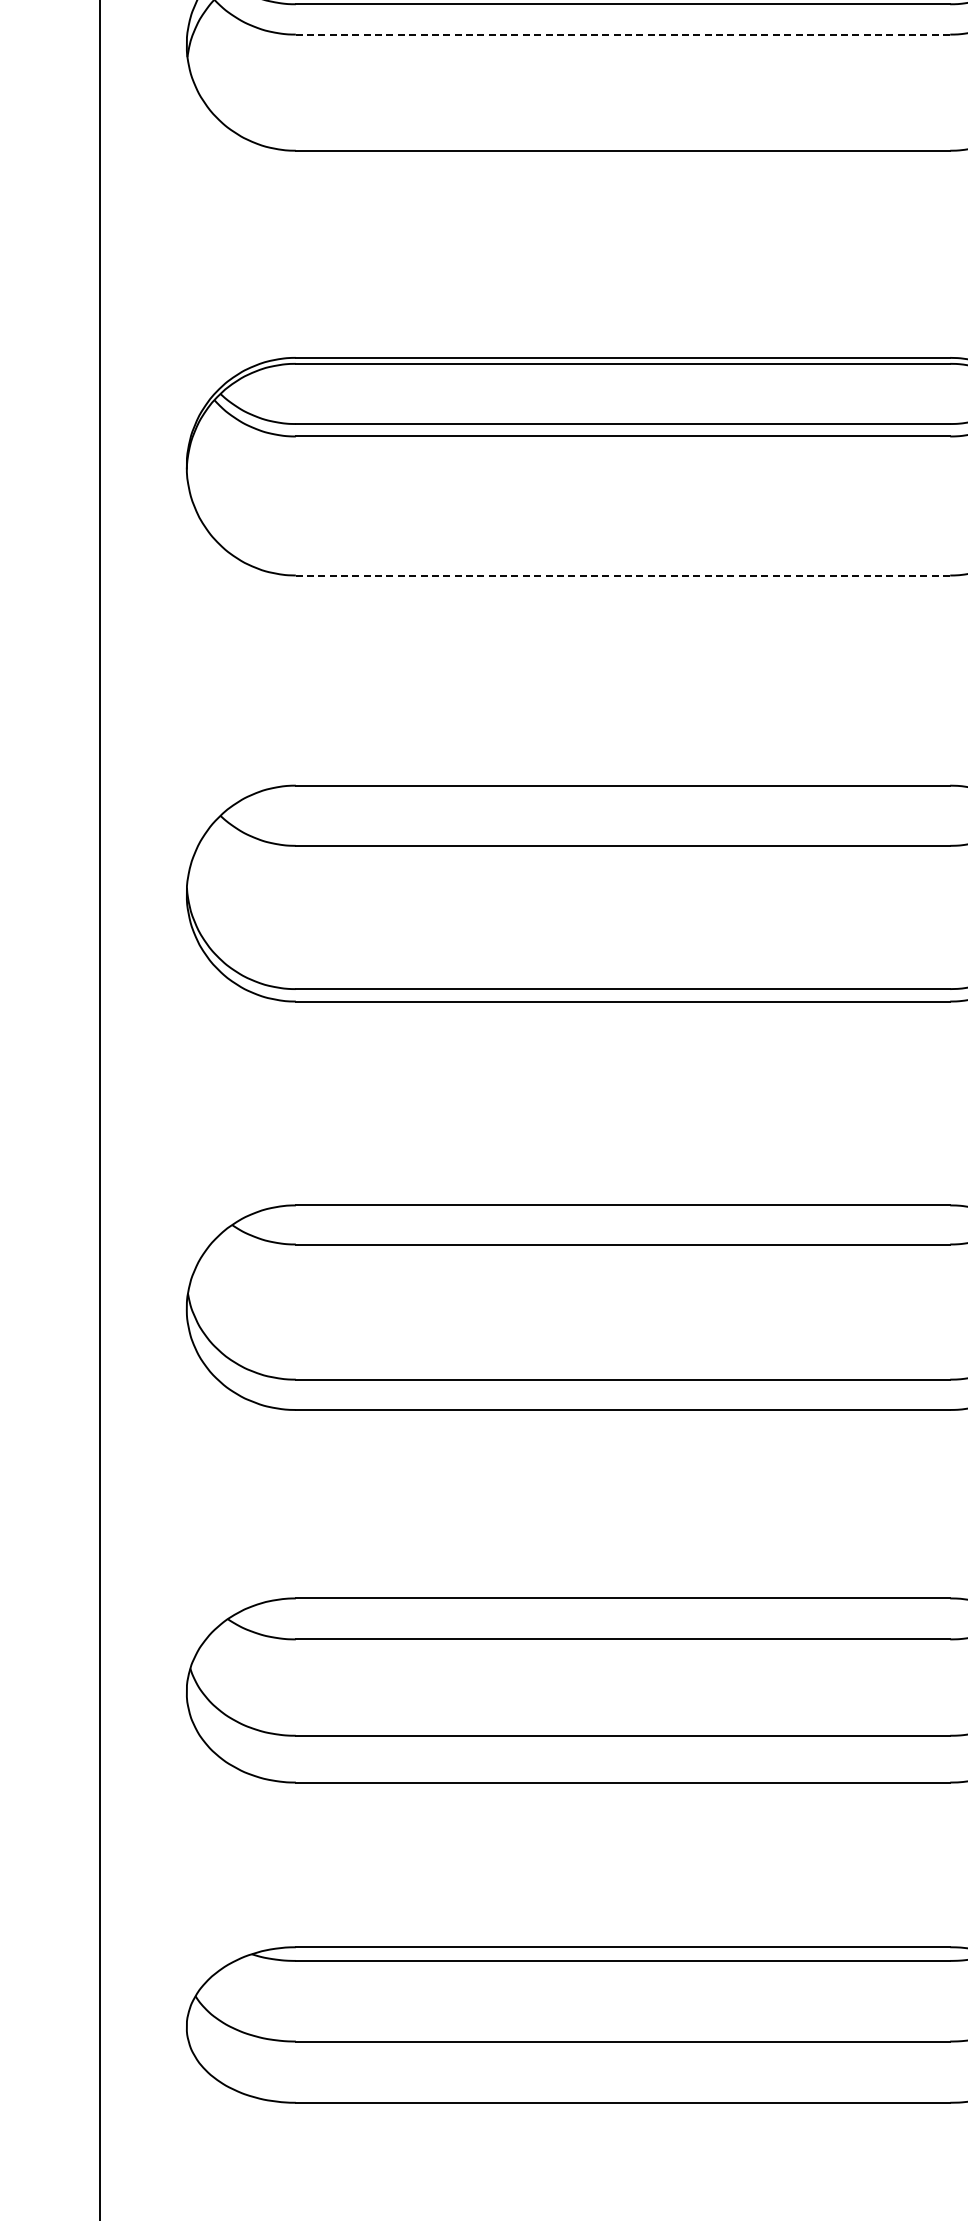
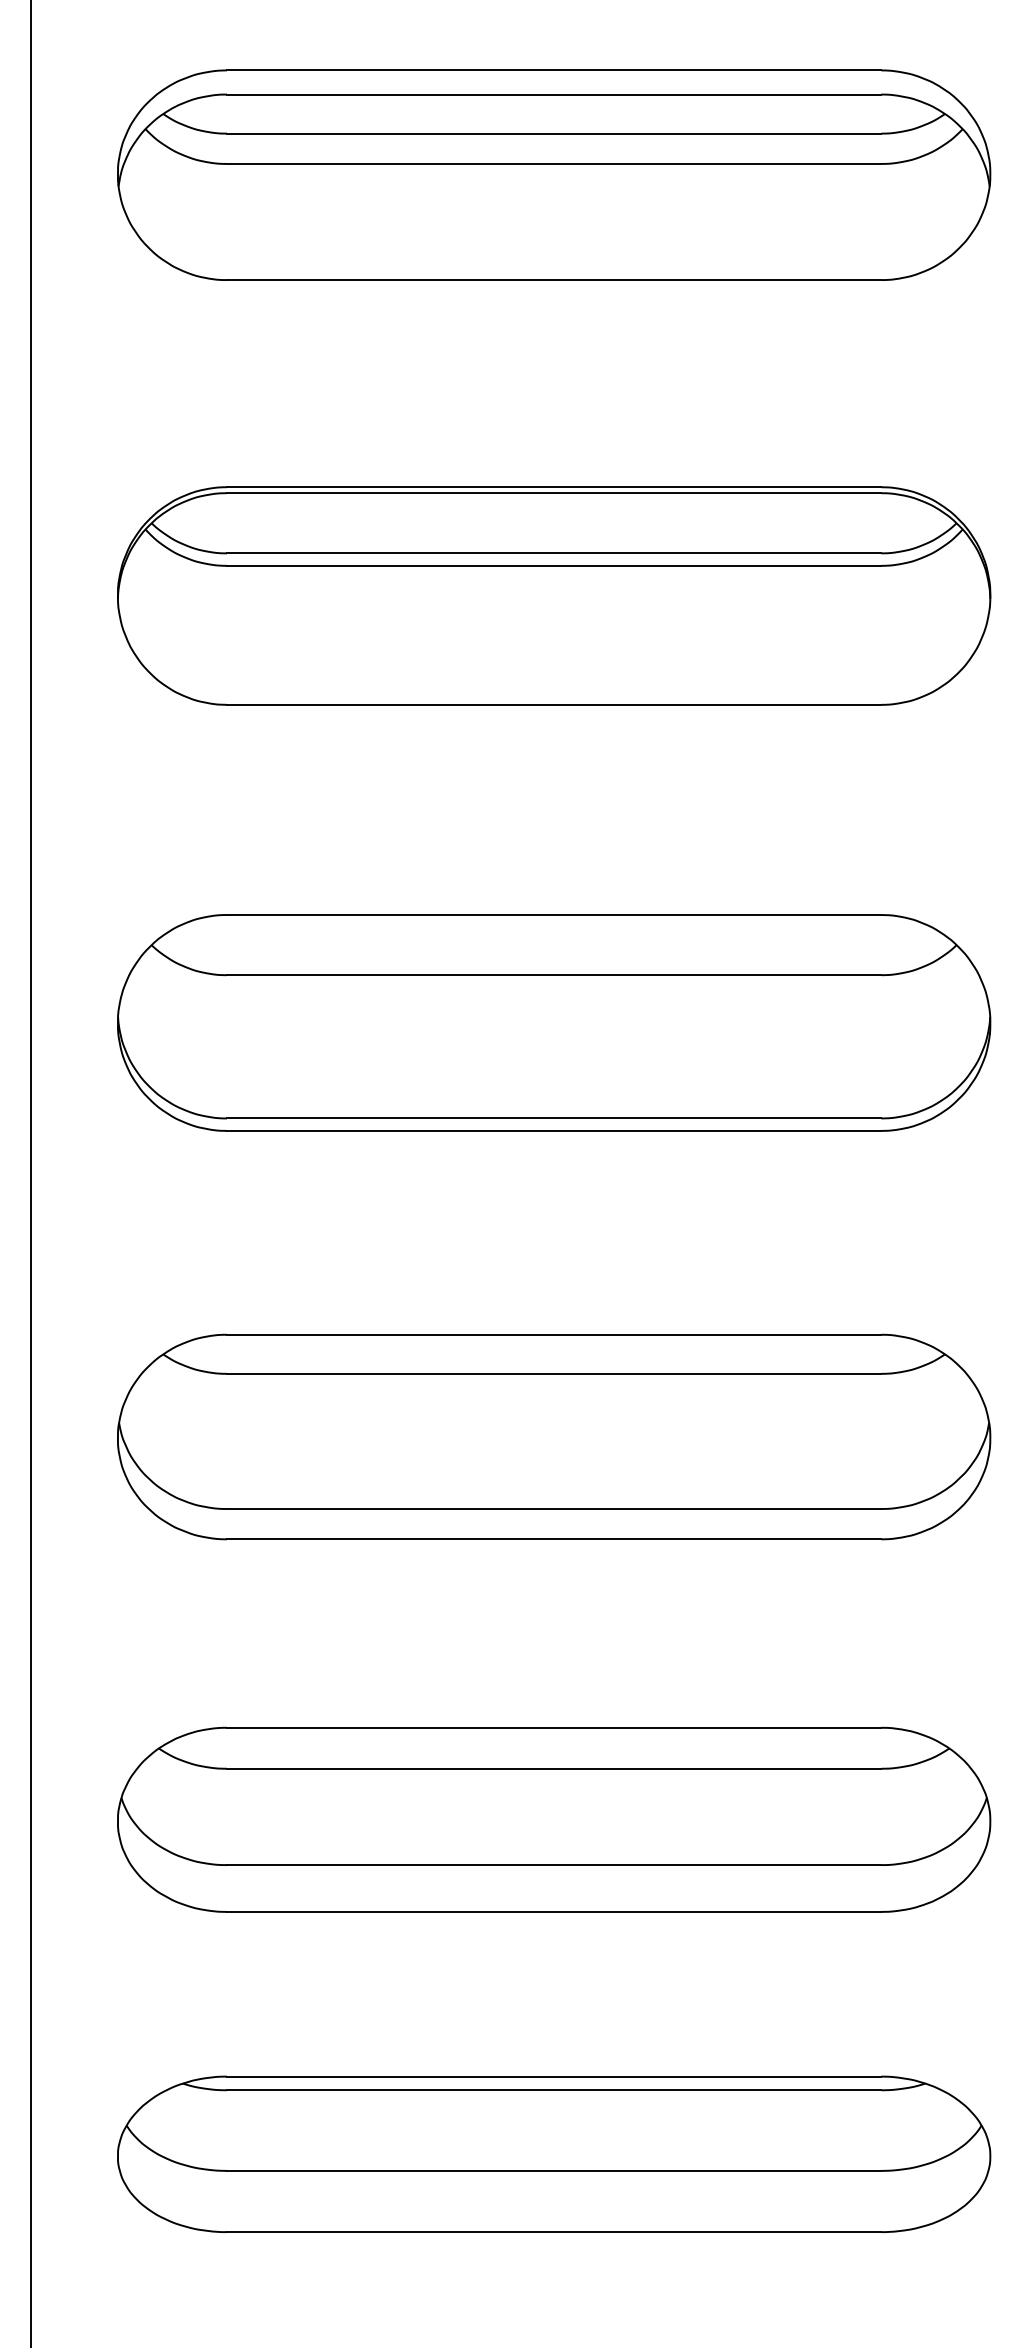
line: (622, 34) -> (553, 163), dashed -> solid
line: (622, 575) -> (553, 704), dashed -> solid

